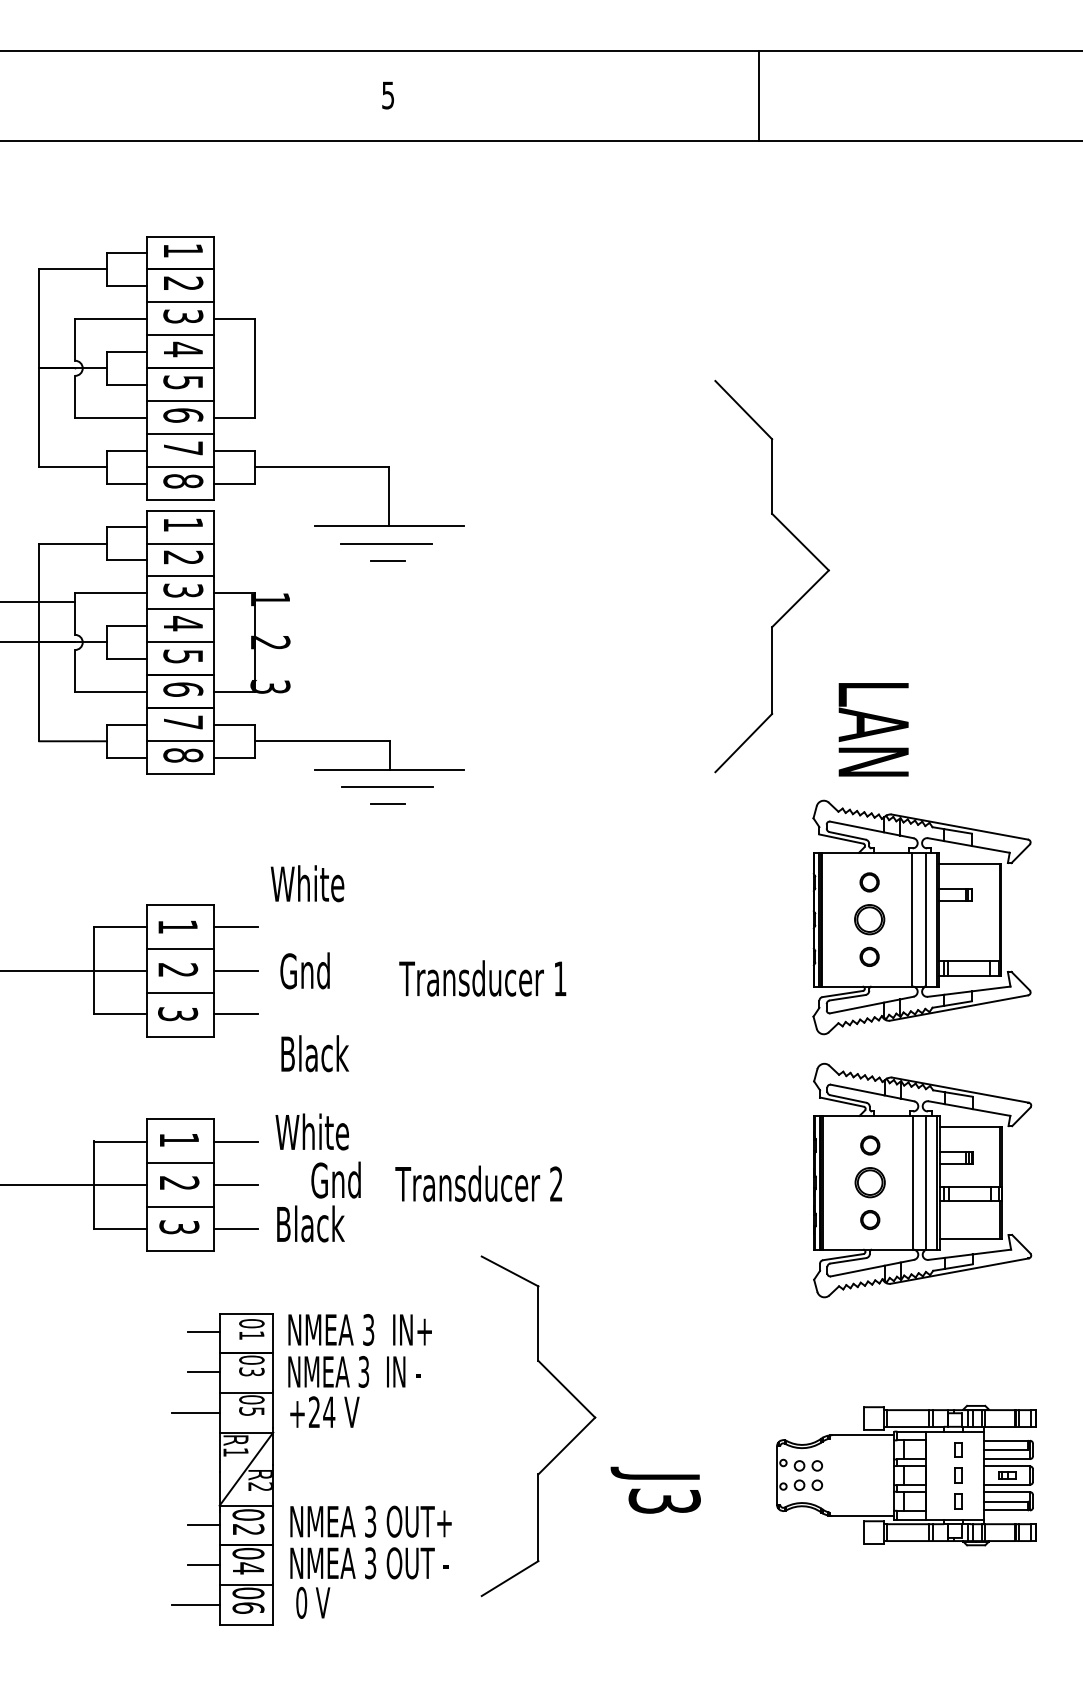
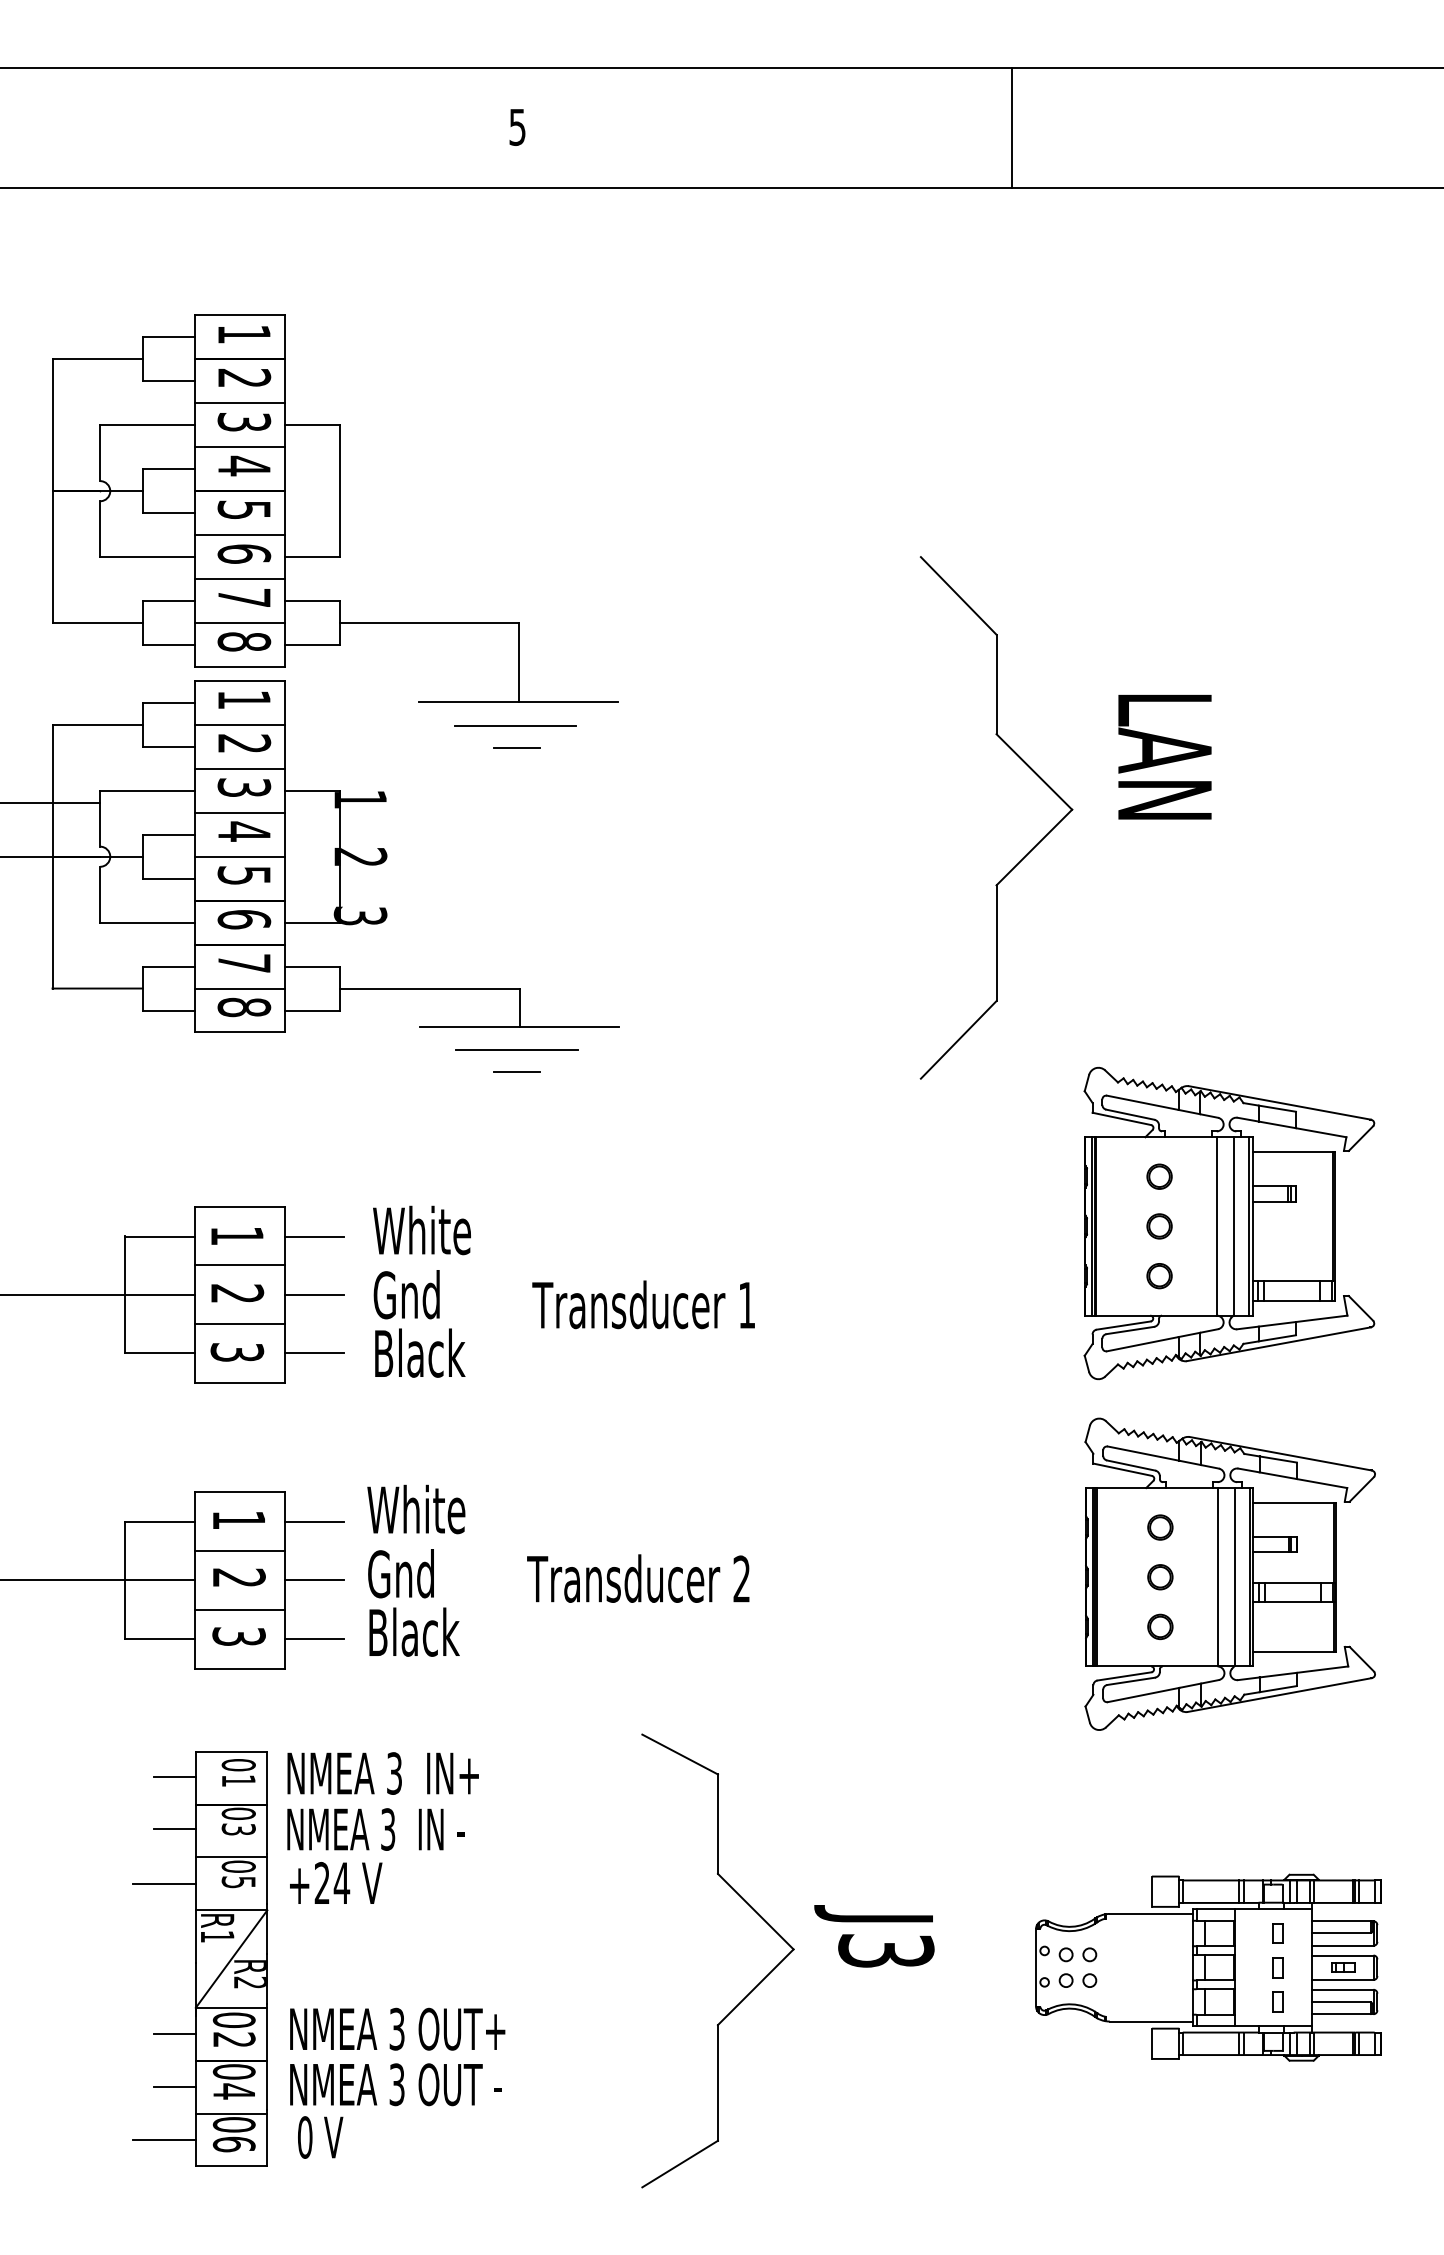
part: (797, 601) -> (1030, 850), moved
text: (873, 729) -> (1164, 756), moved
text: (307, 883) -> (421, 1230), moved
part: (869, 919) -> (1159, 1226), size x0.62
text: (315, 1053) -> (420, 1352), moved
text: (335, 1179) -> (400, 1573), moved
part: (870, 1182) -> (1160, 1577), size x0.62
part: (562, 1449) -> (749, 1992), moved
text: (655, 1490) -> (874, 1936), moved
part: (310, 1506) -> (317, 2008), moved

